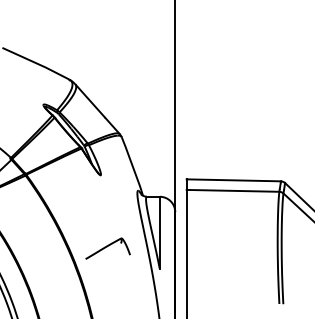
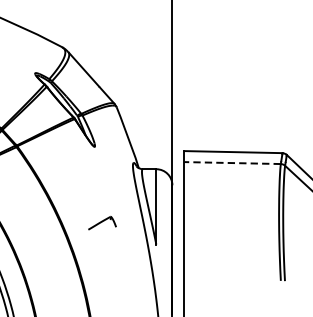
line: (232, 190) -> (232, 162), solid -> dashed
part: (107, 248) -> (101, 223), size x0.6

